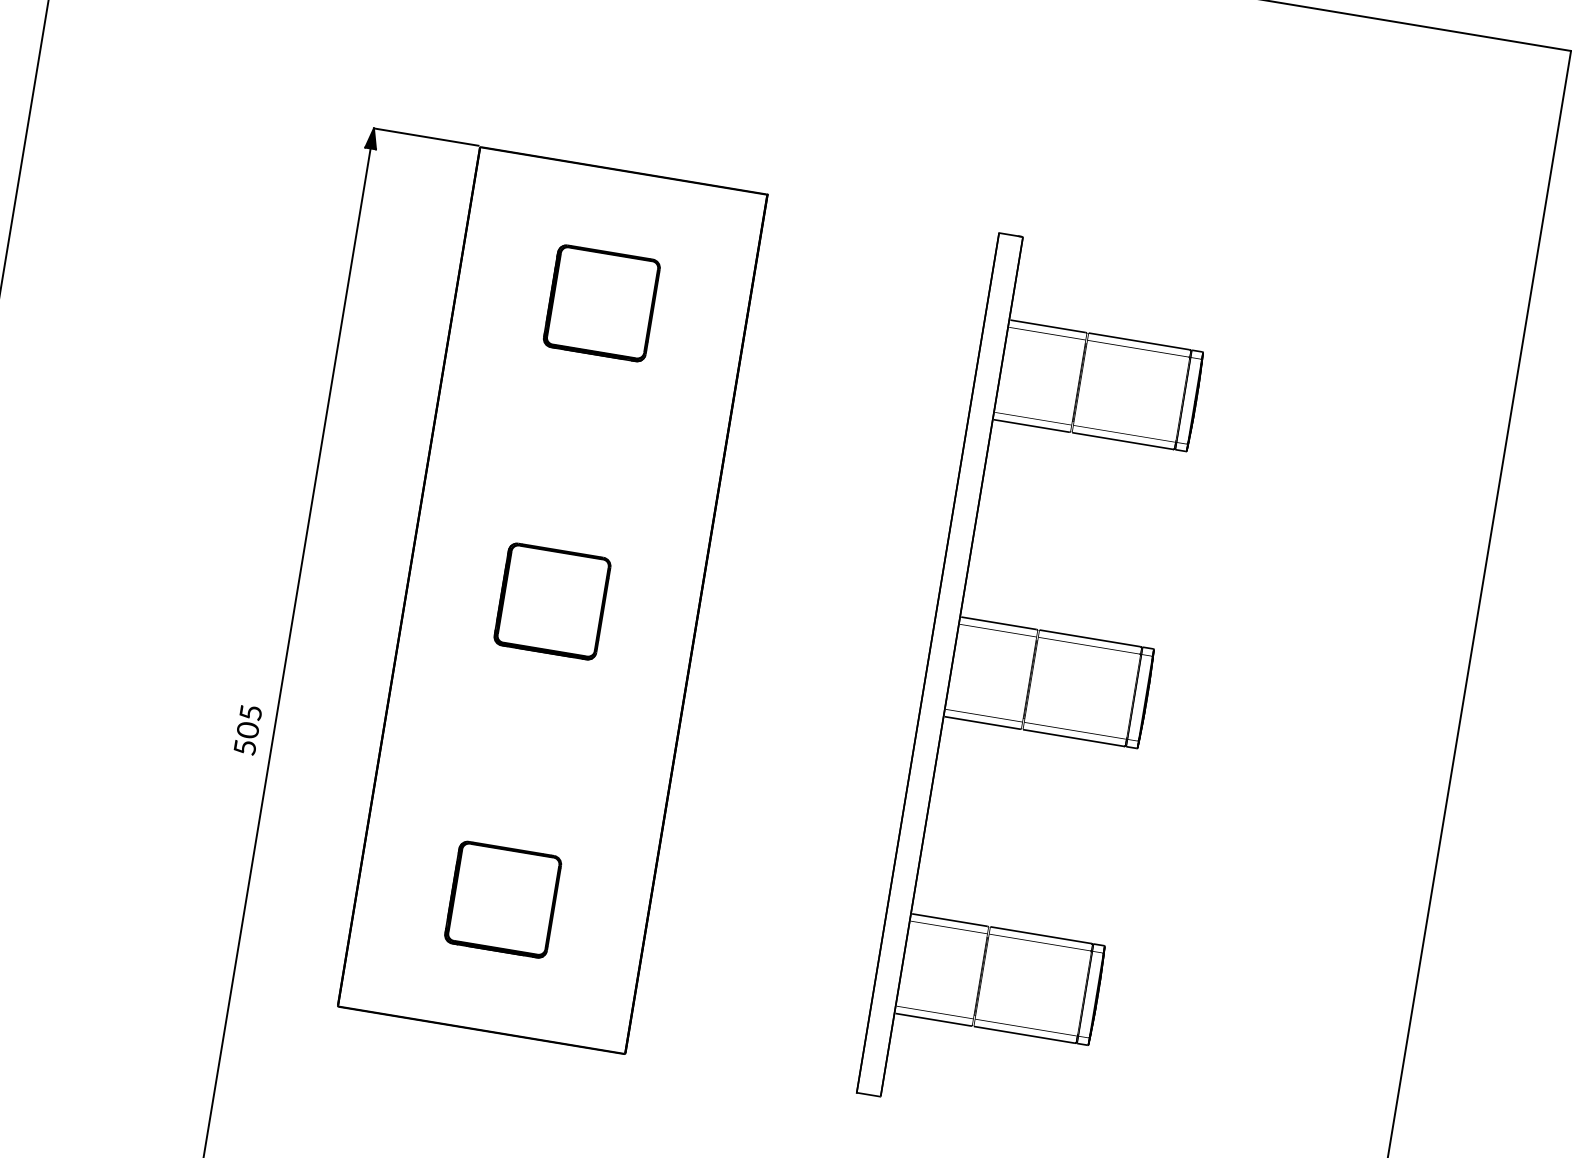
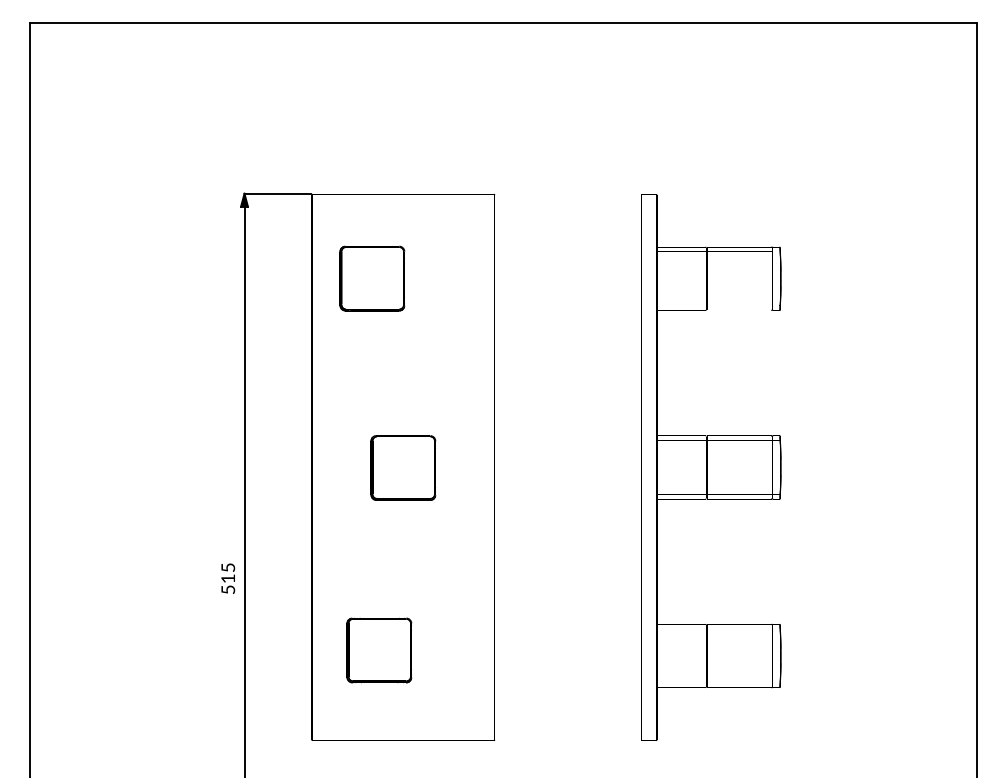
part: (602, 303) -> (372, 278), moved
fill: (1122, 439) -> (739, 309), removed
text: (248, 729) -> (228, 578), 505 -> 515
part: (503, 899) -> (379, 650), moved

